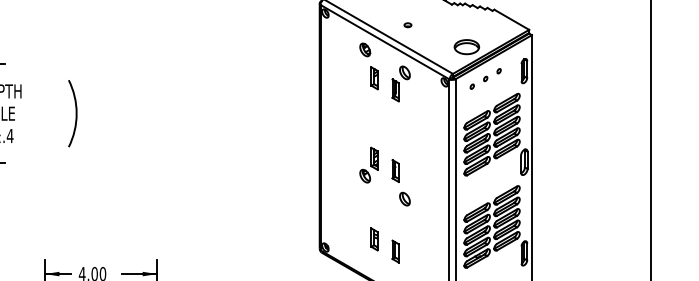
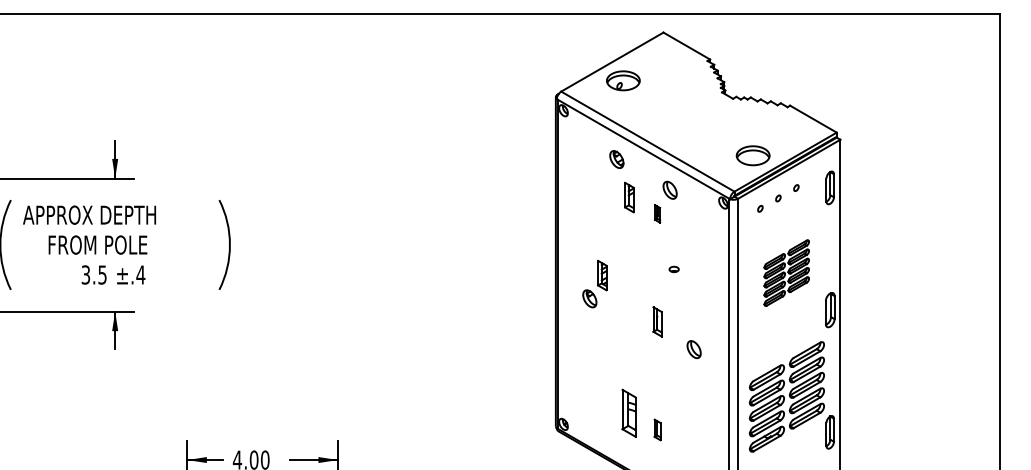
part: (407, 25) -> (673, 269), moved
part: (395, 90) -> (657, 213), size x0.6
part: (491, 134) -> (786, 272), size x0.6
part: (368, 164) -> (594, 283), moved
part: (404, 199) -> (693, 349), moved
part: (374, 239) -> (629, 413), size x1.6
part: (395, 251) -> (657, 429), size x0.7

